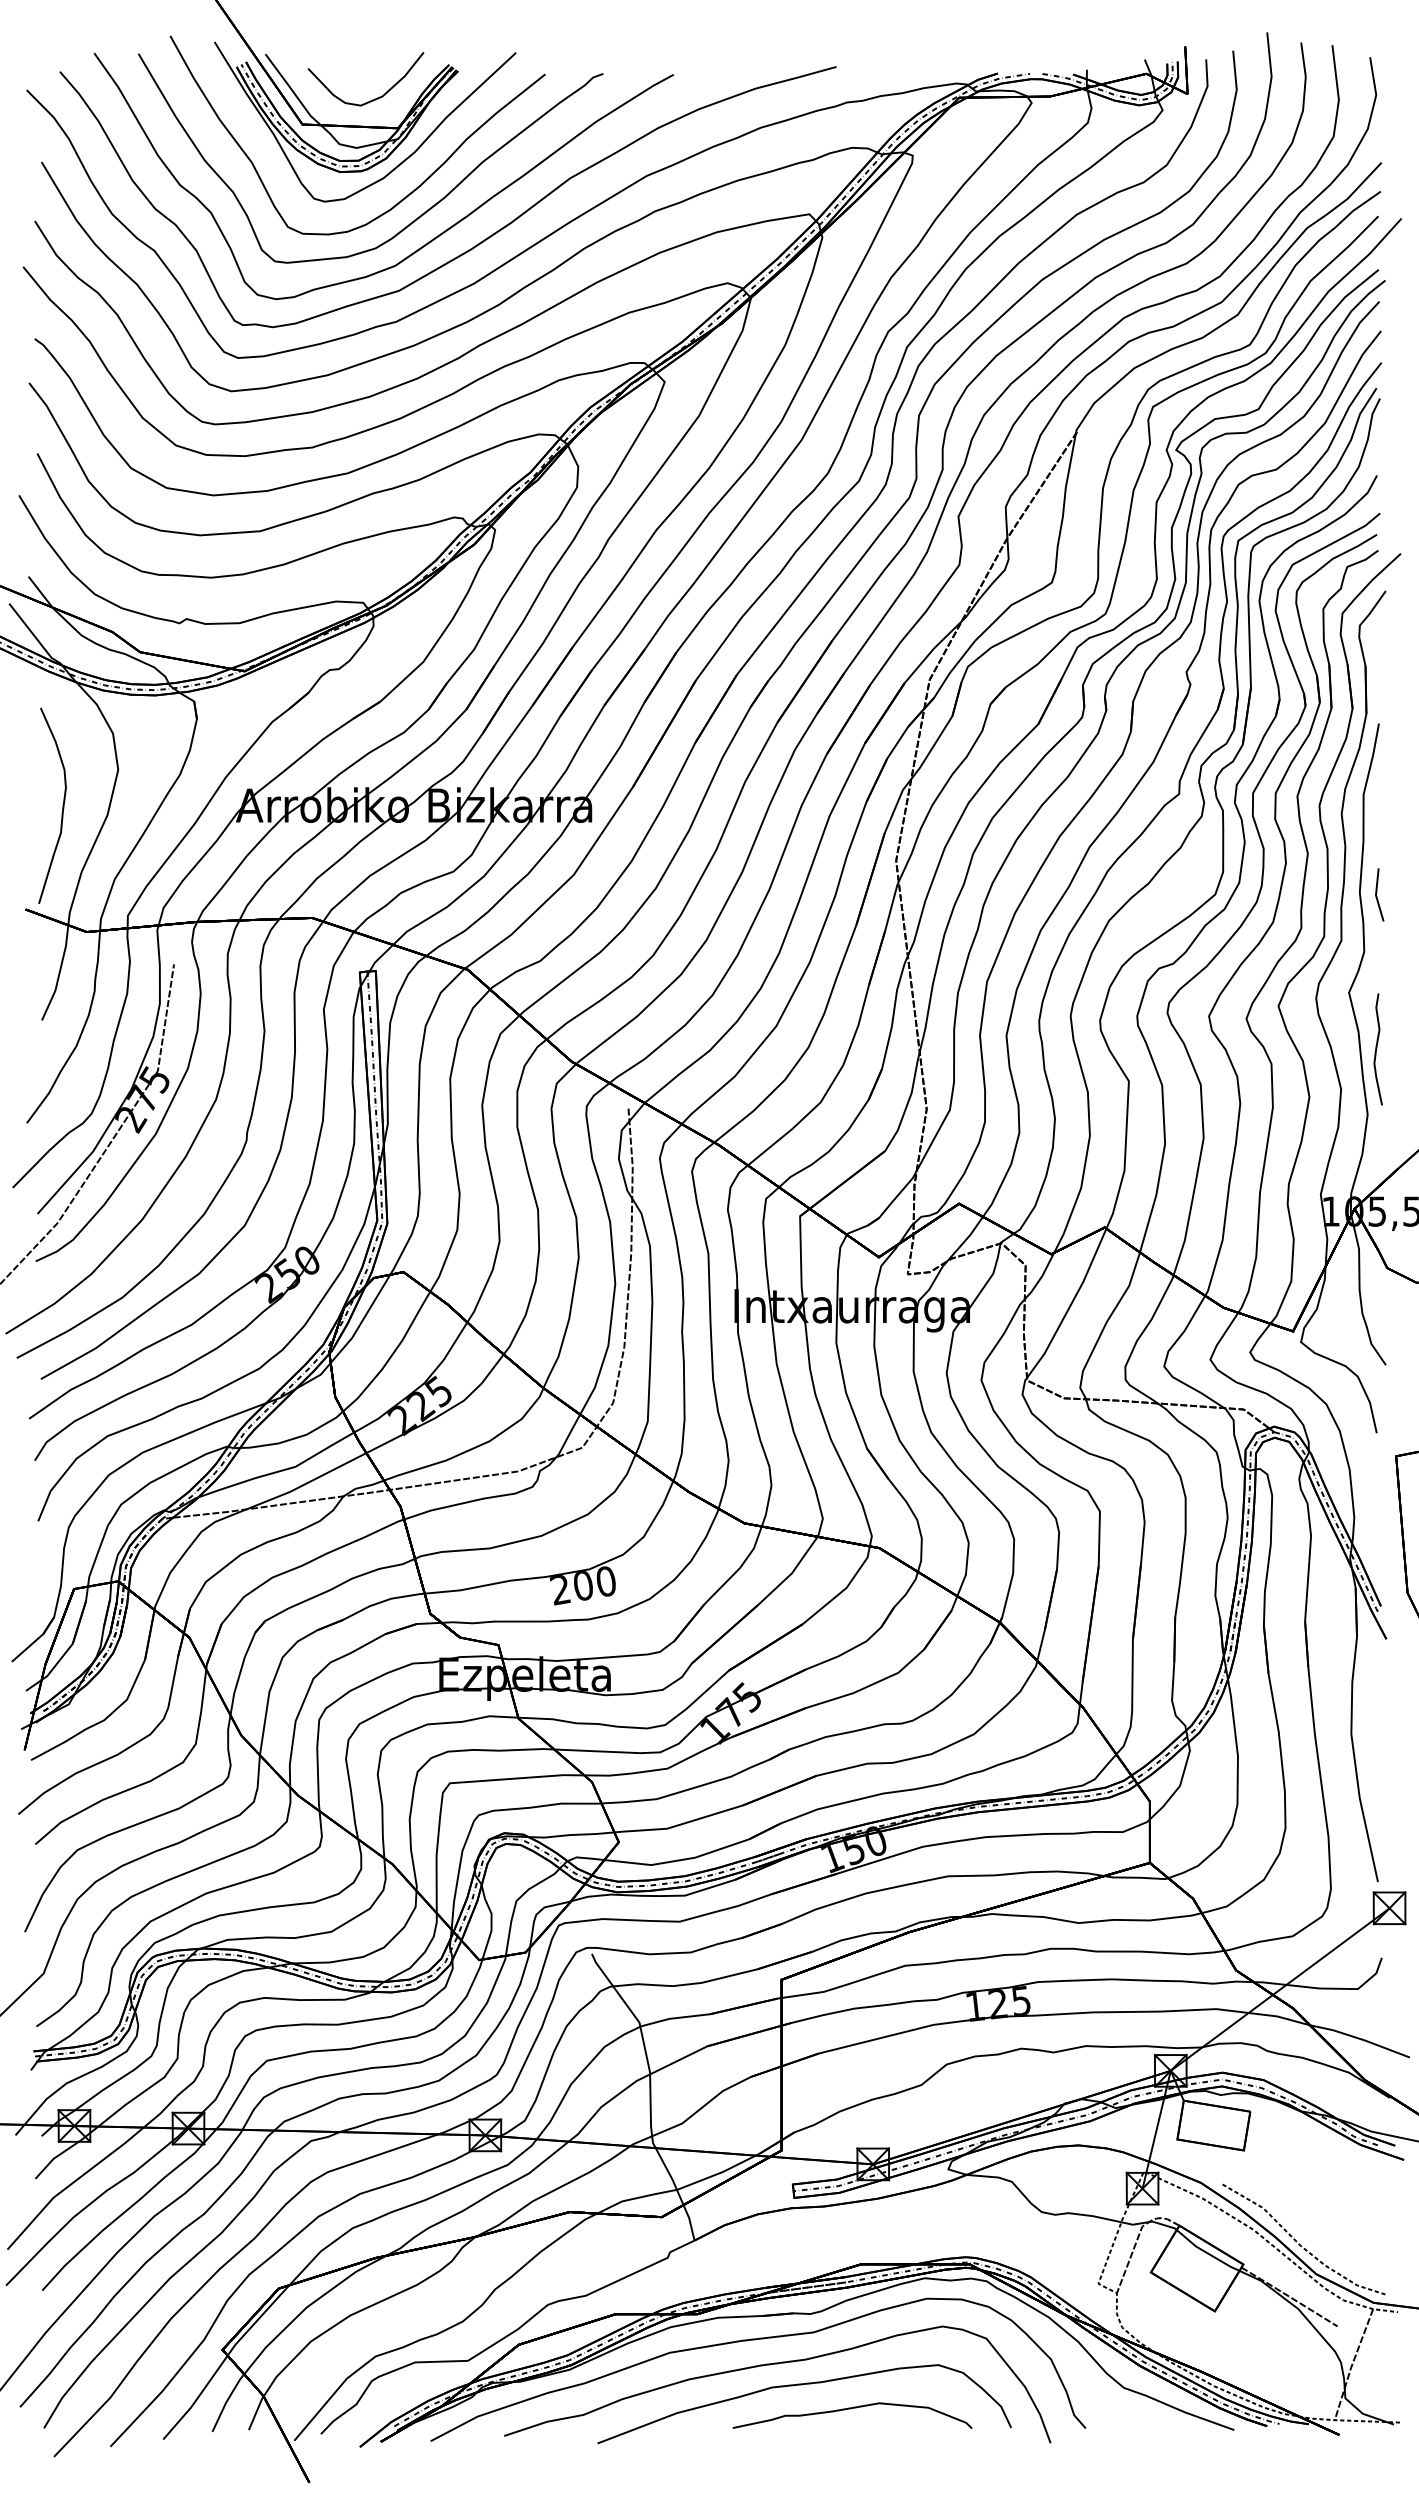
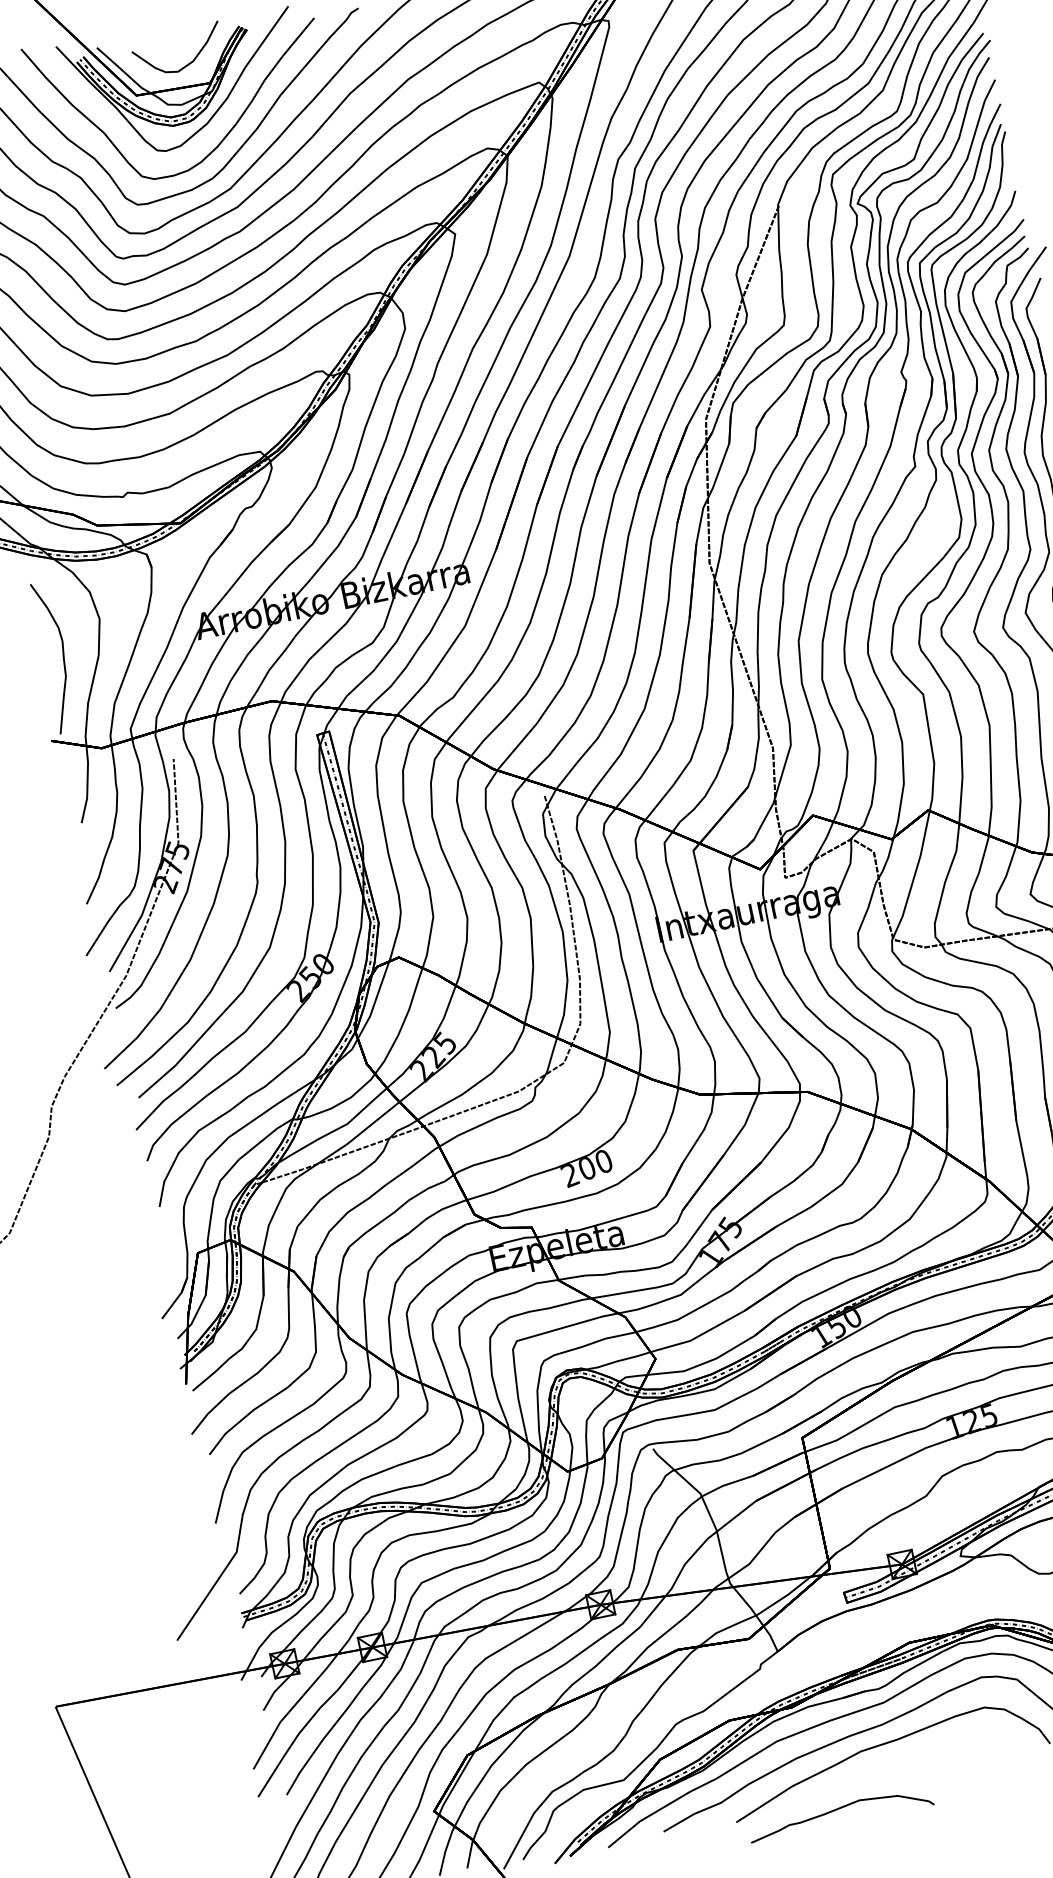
curve: (851, 2409) -> (839, 1809), moved

